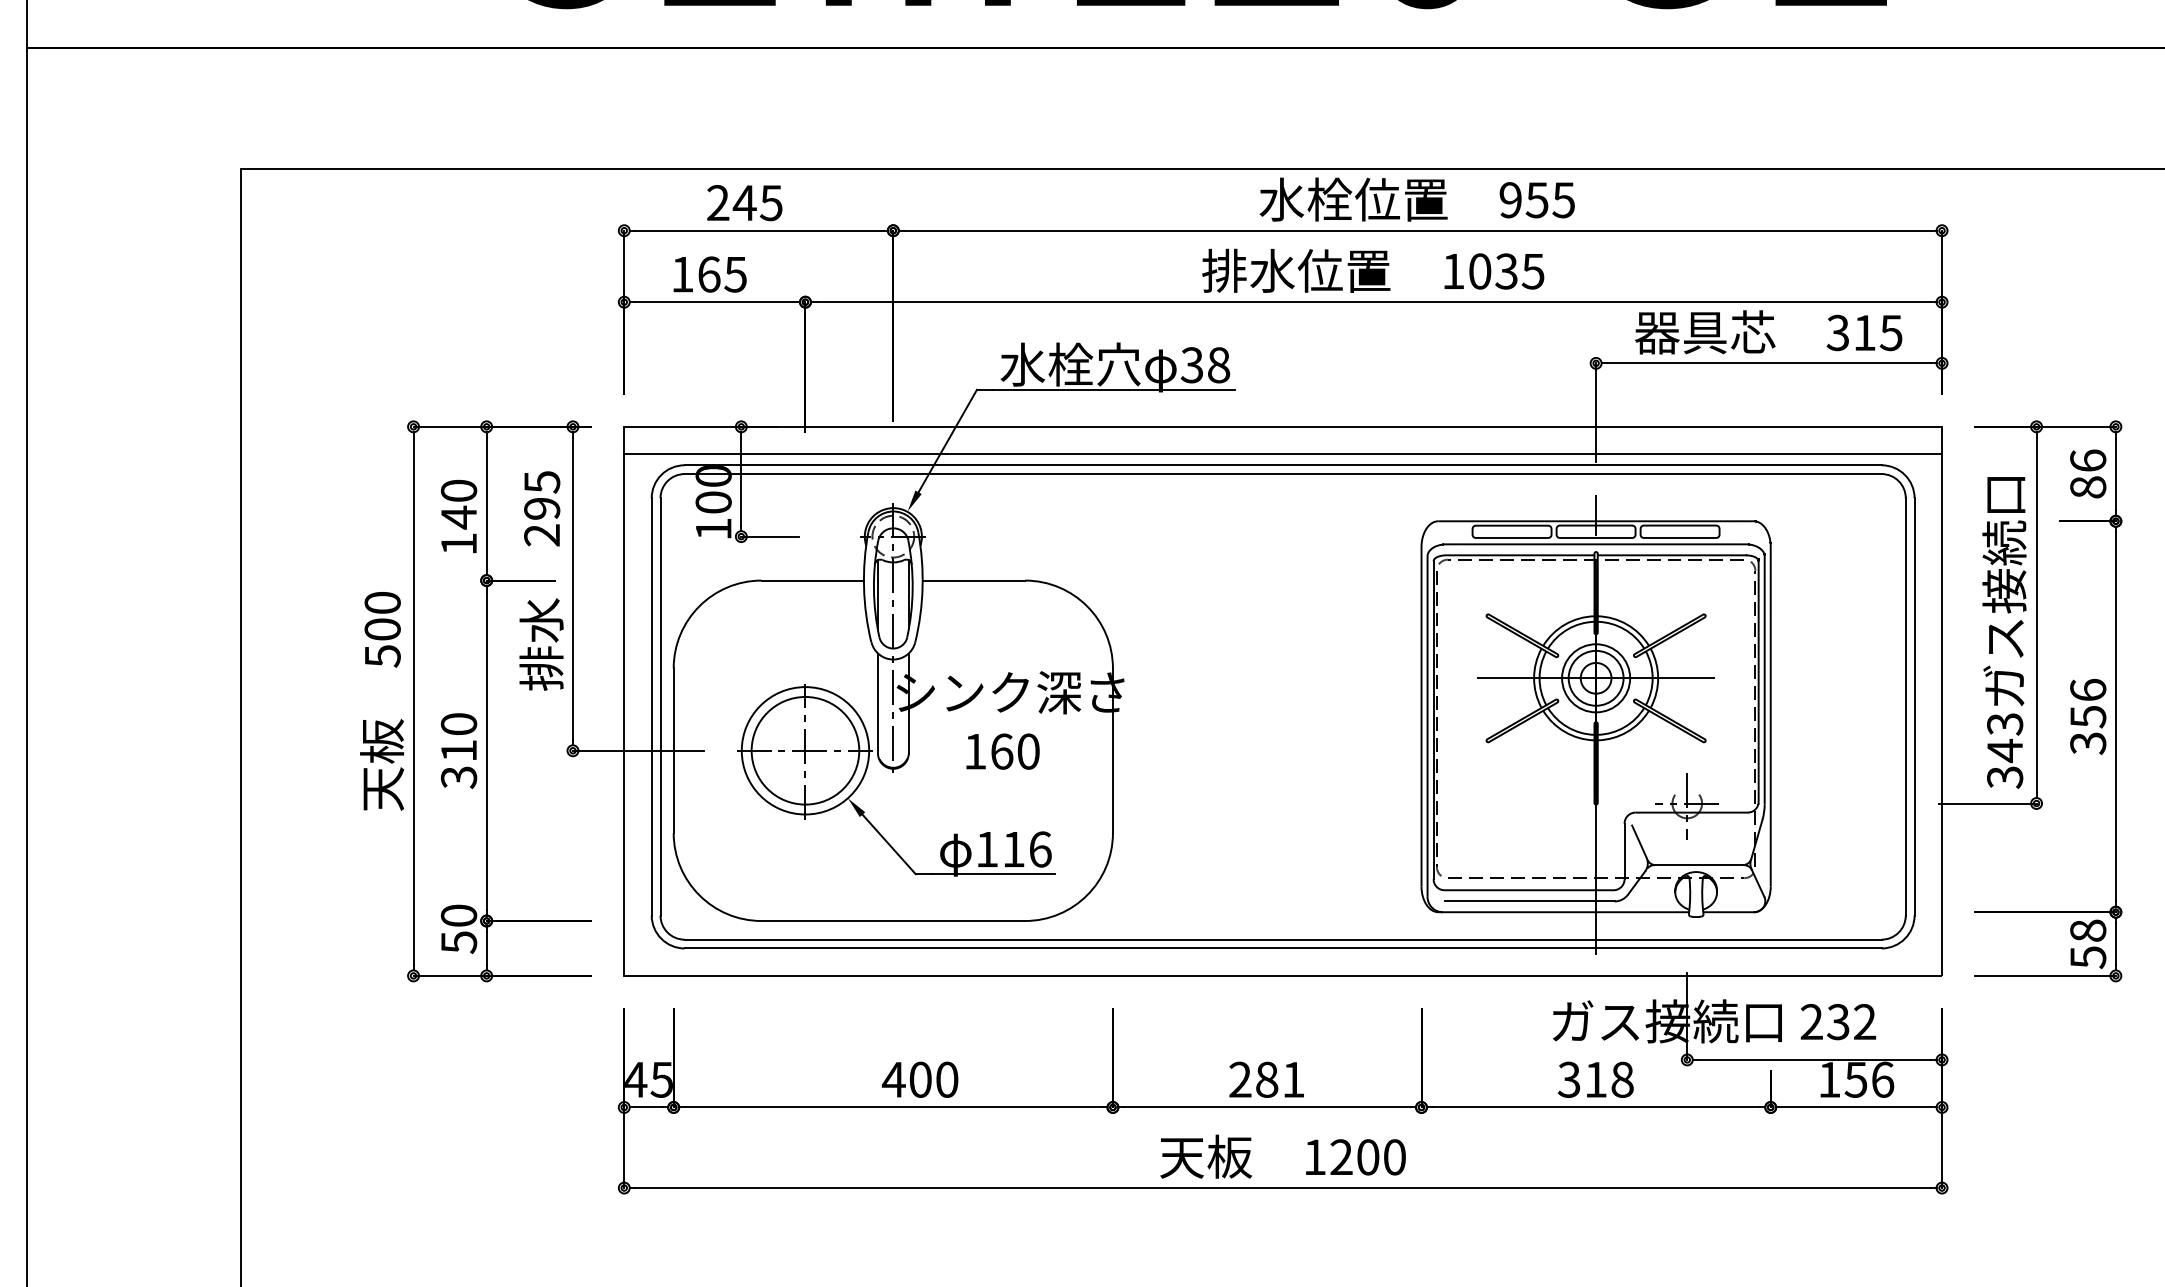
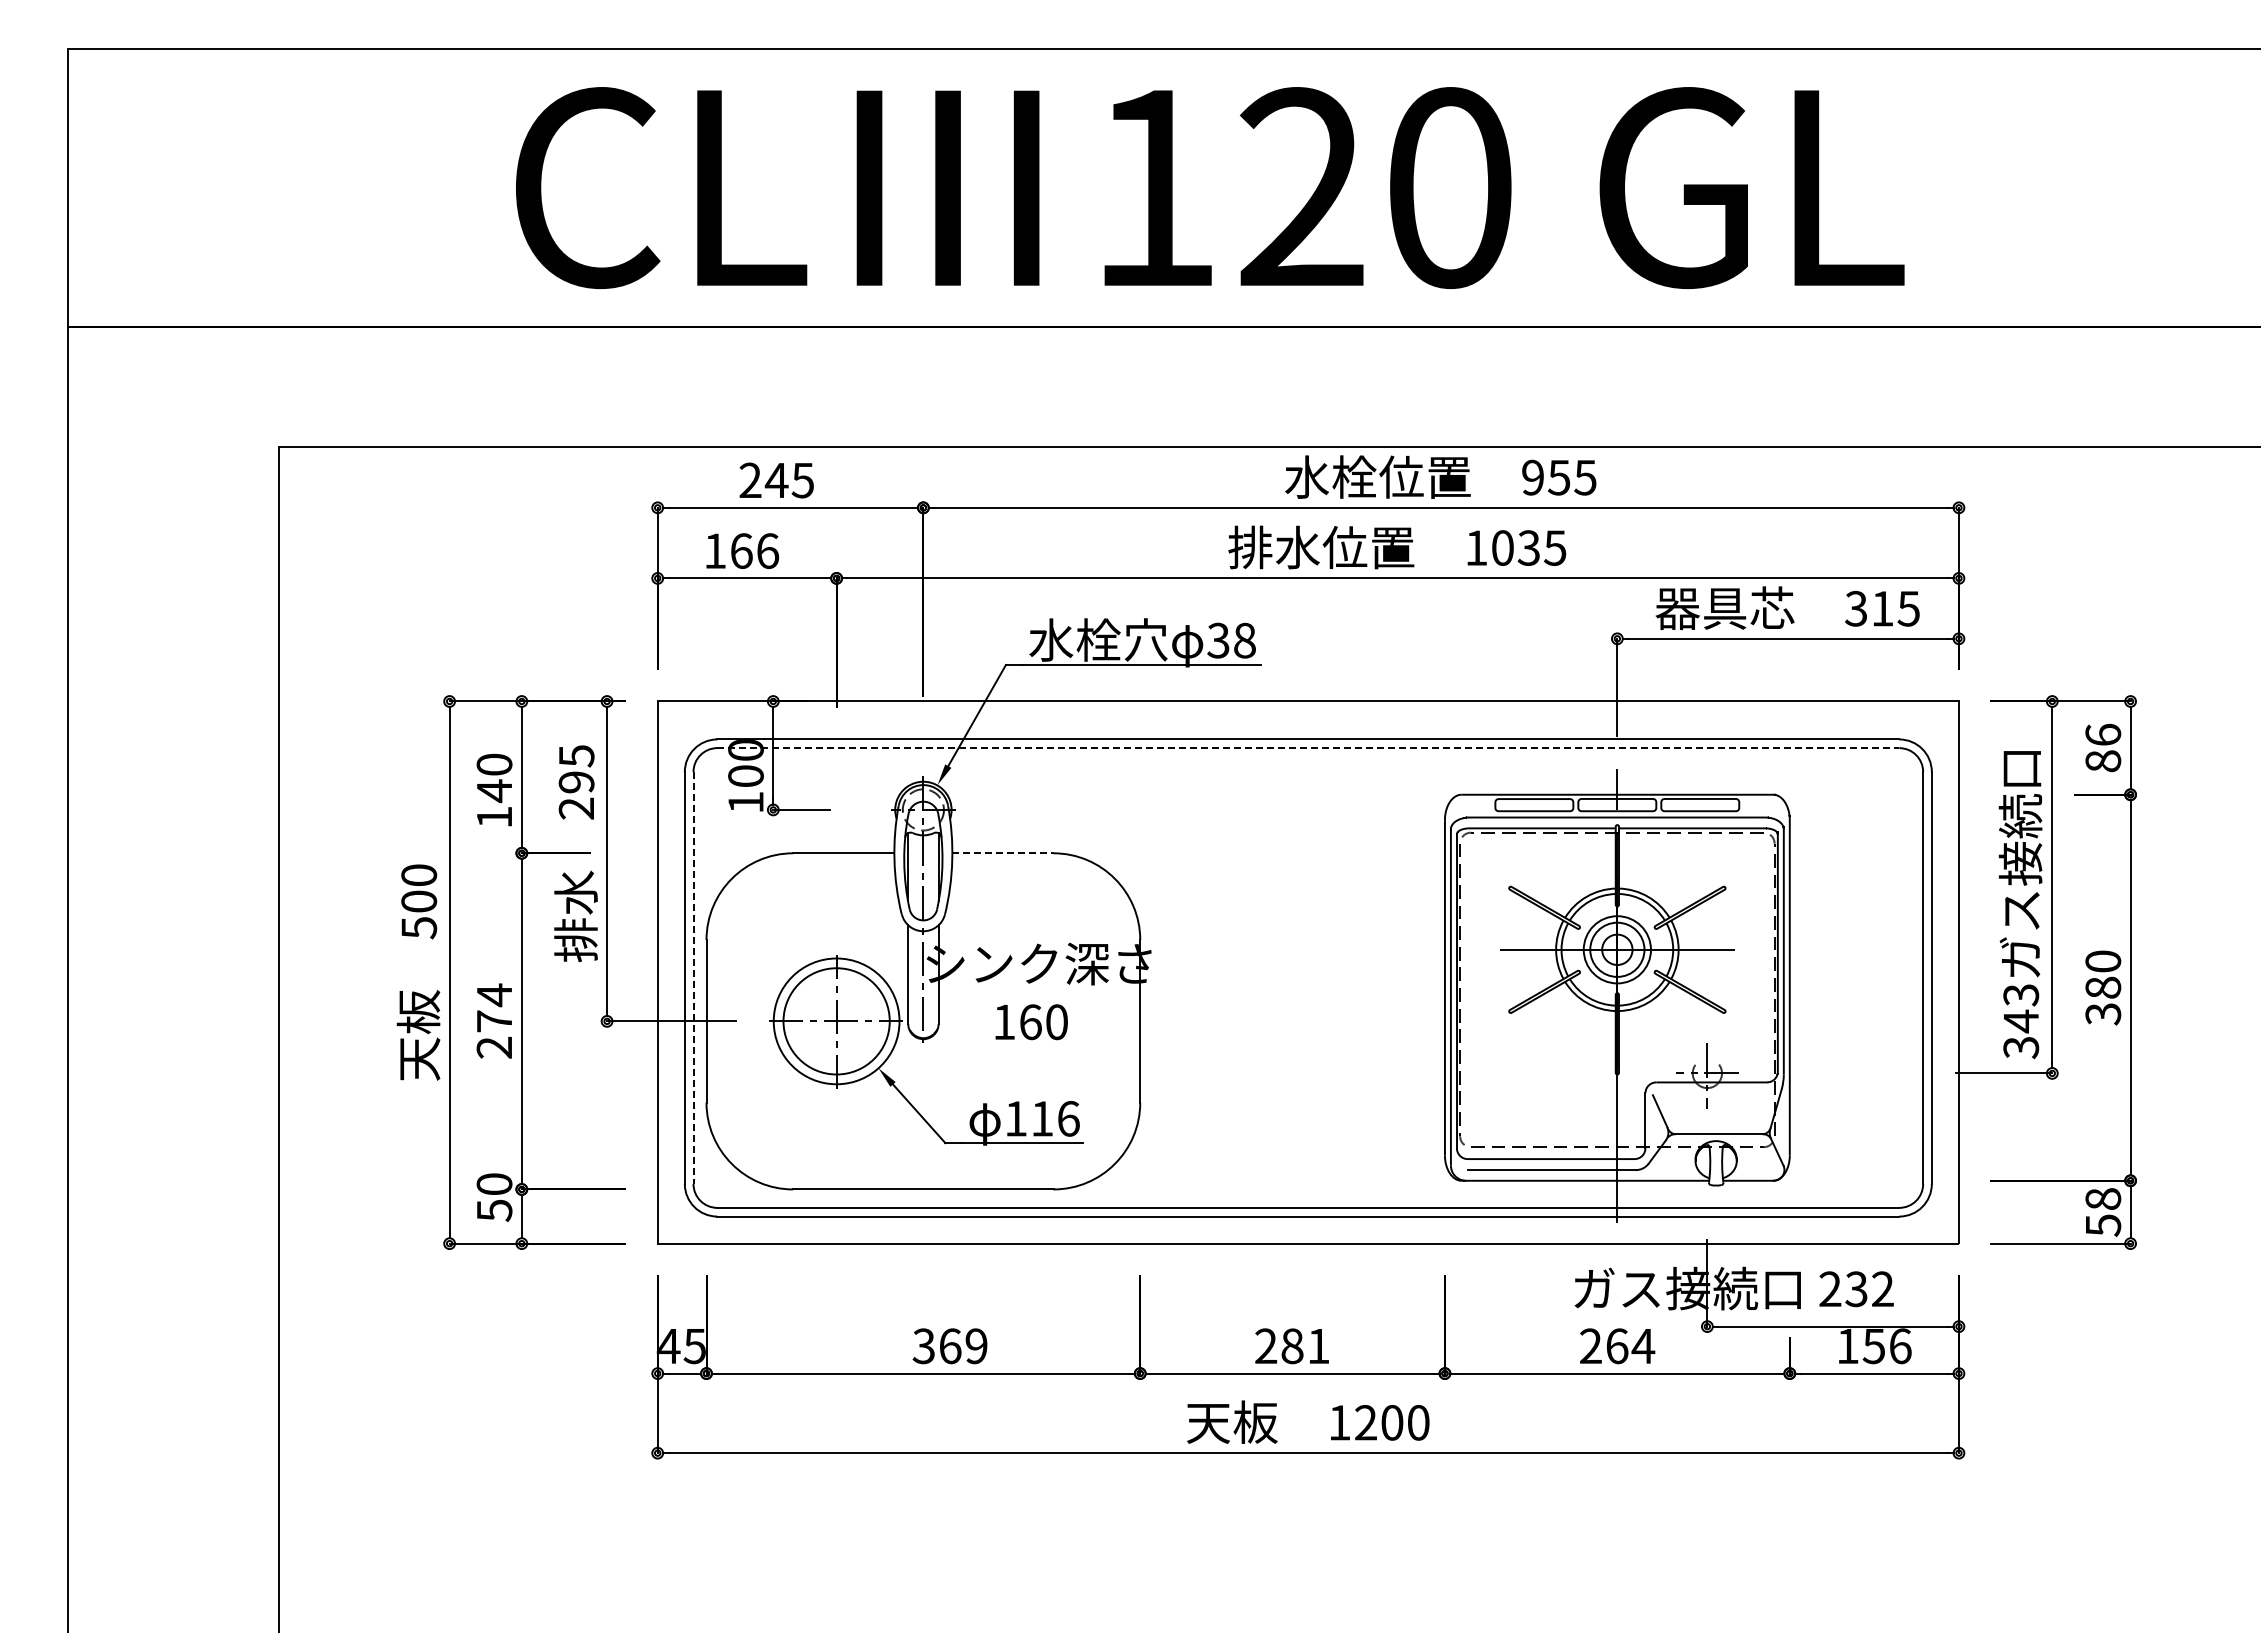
text: (735, 274) -> (767, 551), 165 -> 166
line: (1282, 454) -> (1307, 728), removed
line: (1283, 474) -> (1308, 748), solid -> dashed
line: (973, 580) -> (1002, 853), solid -> dashed
text: (2088, 703) -> (2103, 974), 356 -> 380
line: (660, 707) -> (693, 978), solid -> dashed
text: (458, 750) -> (494, 1021), 310 -> 274
text: (919, 1080) -> (949, 1346), 400 -> 369
text: (1596, 1080) -> (1617, 1346), 318 -> 264

